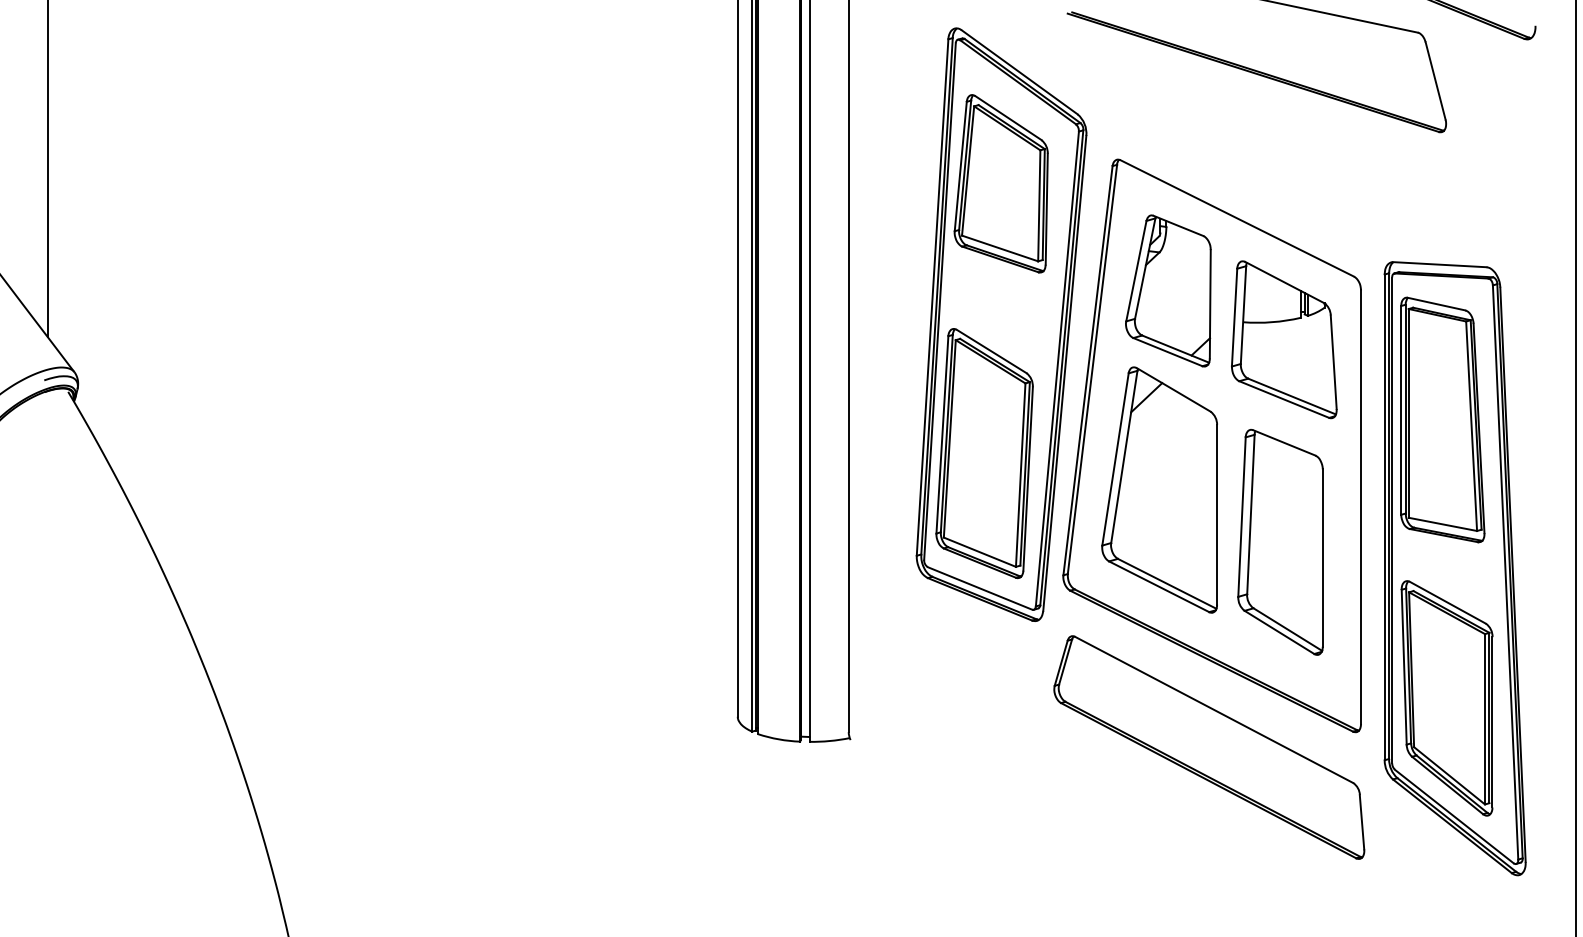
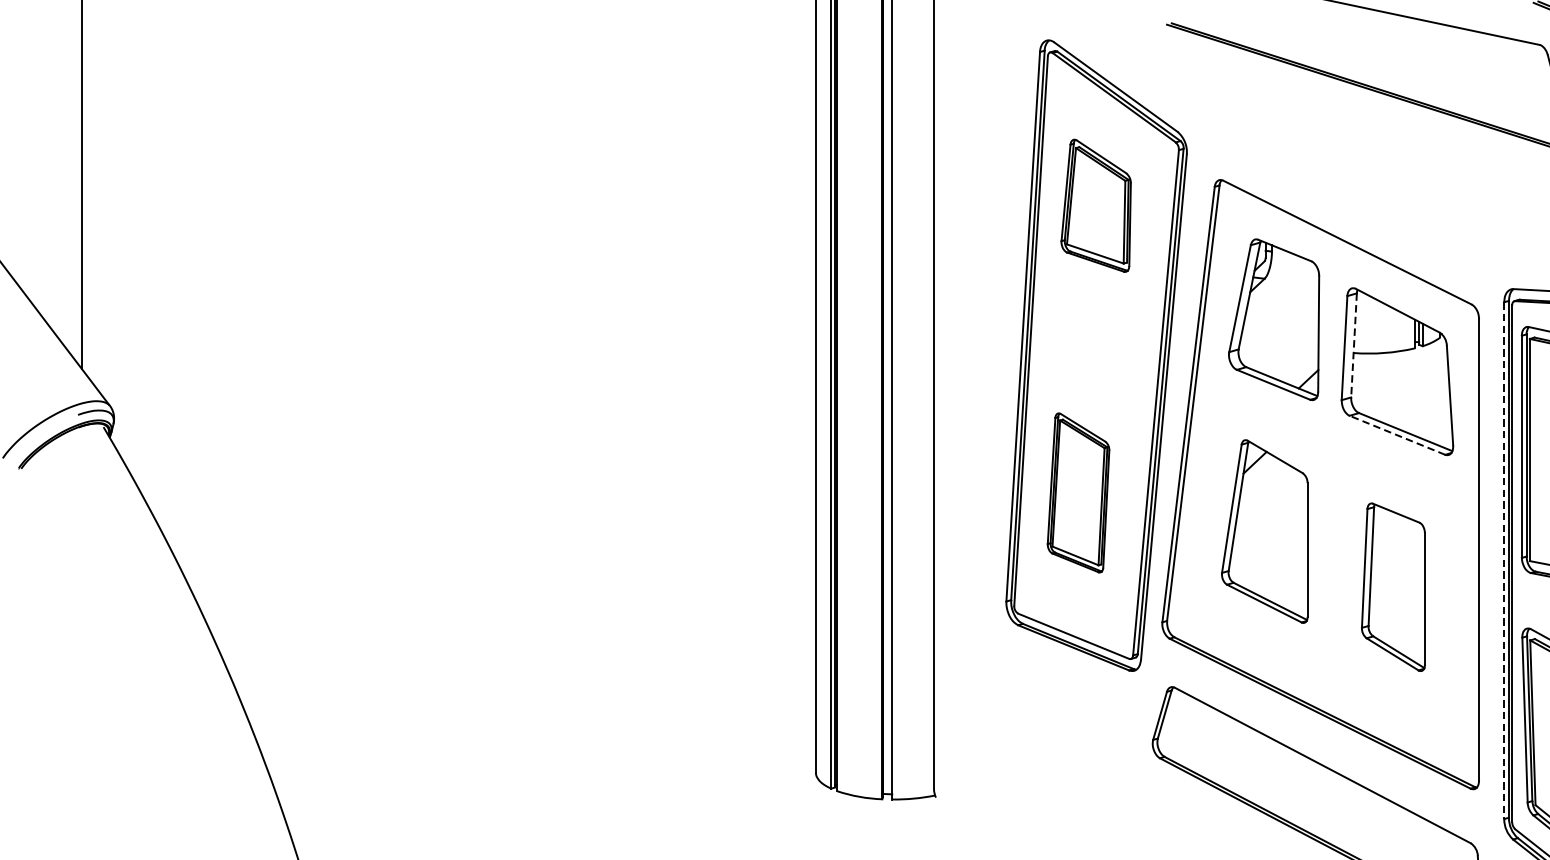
part: (1000, 183) -> (1095, 205), size x0.7
line: (1243, 315) -> (1354, 345), solid -> dashed
line: (1284, 399) -> (1397, 435), solid -> dashed
part: (984, 453) -> (1078, 492), size x0.6
part: (1159, 489) -> (1264, 530), size x0.7
line: (1384, 517) -> (1504, 560), solid -> dashed
part: (1280, 542) -> (1393, 587), size x0.7

